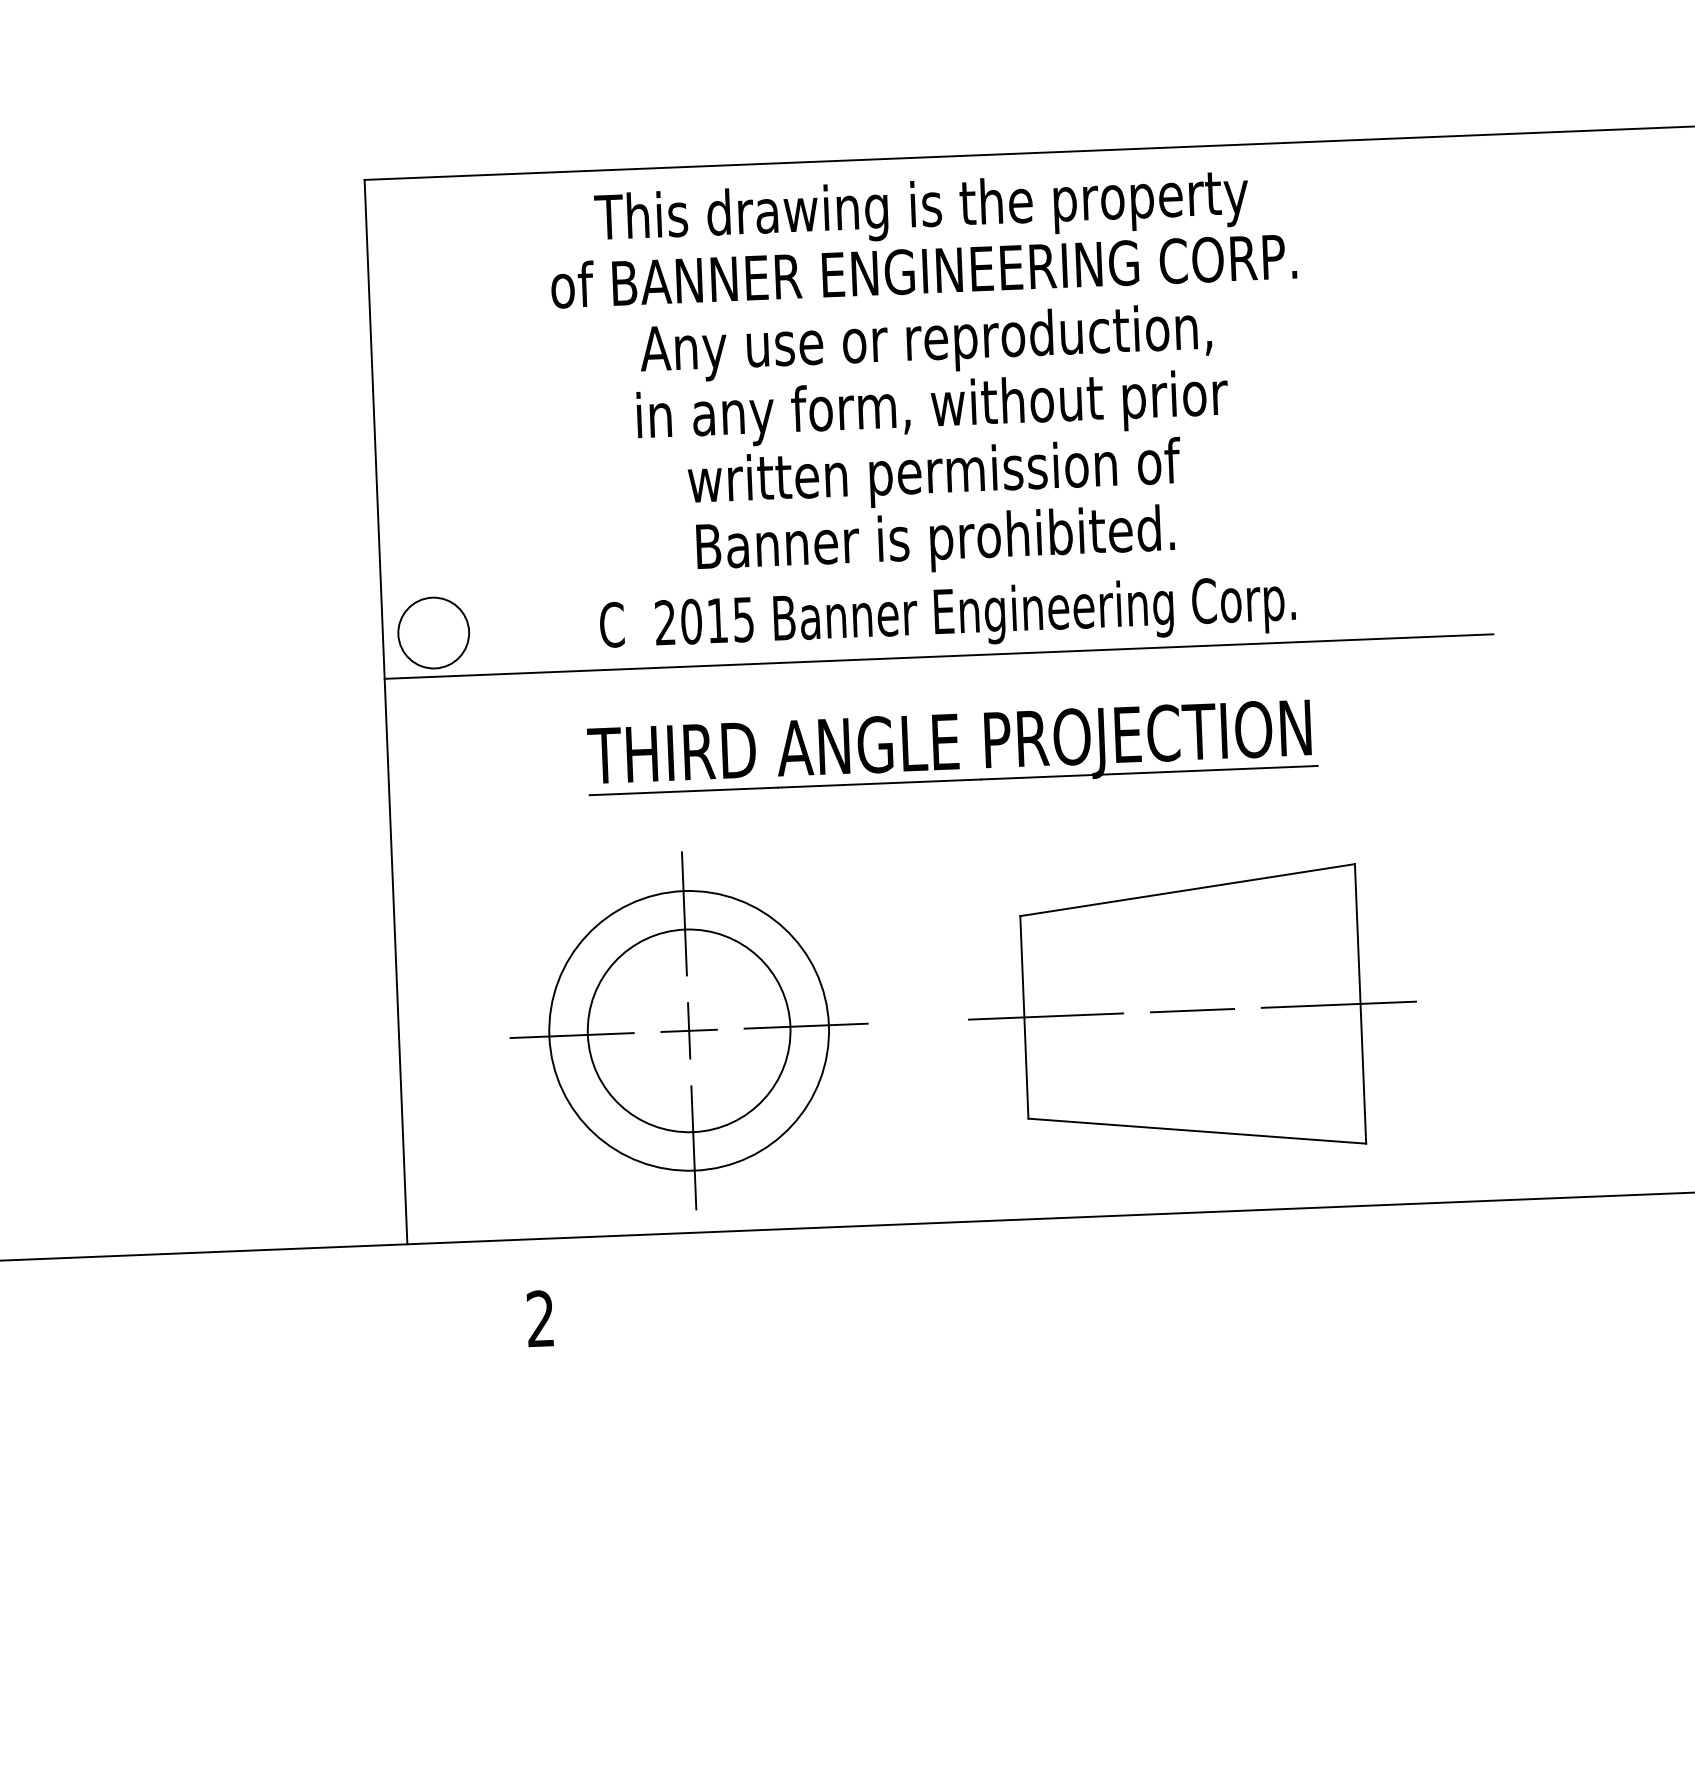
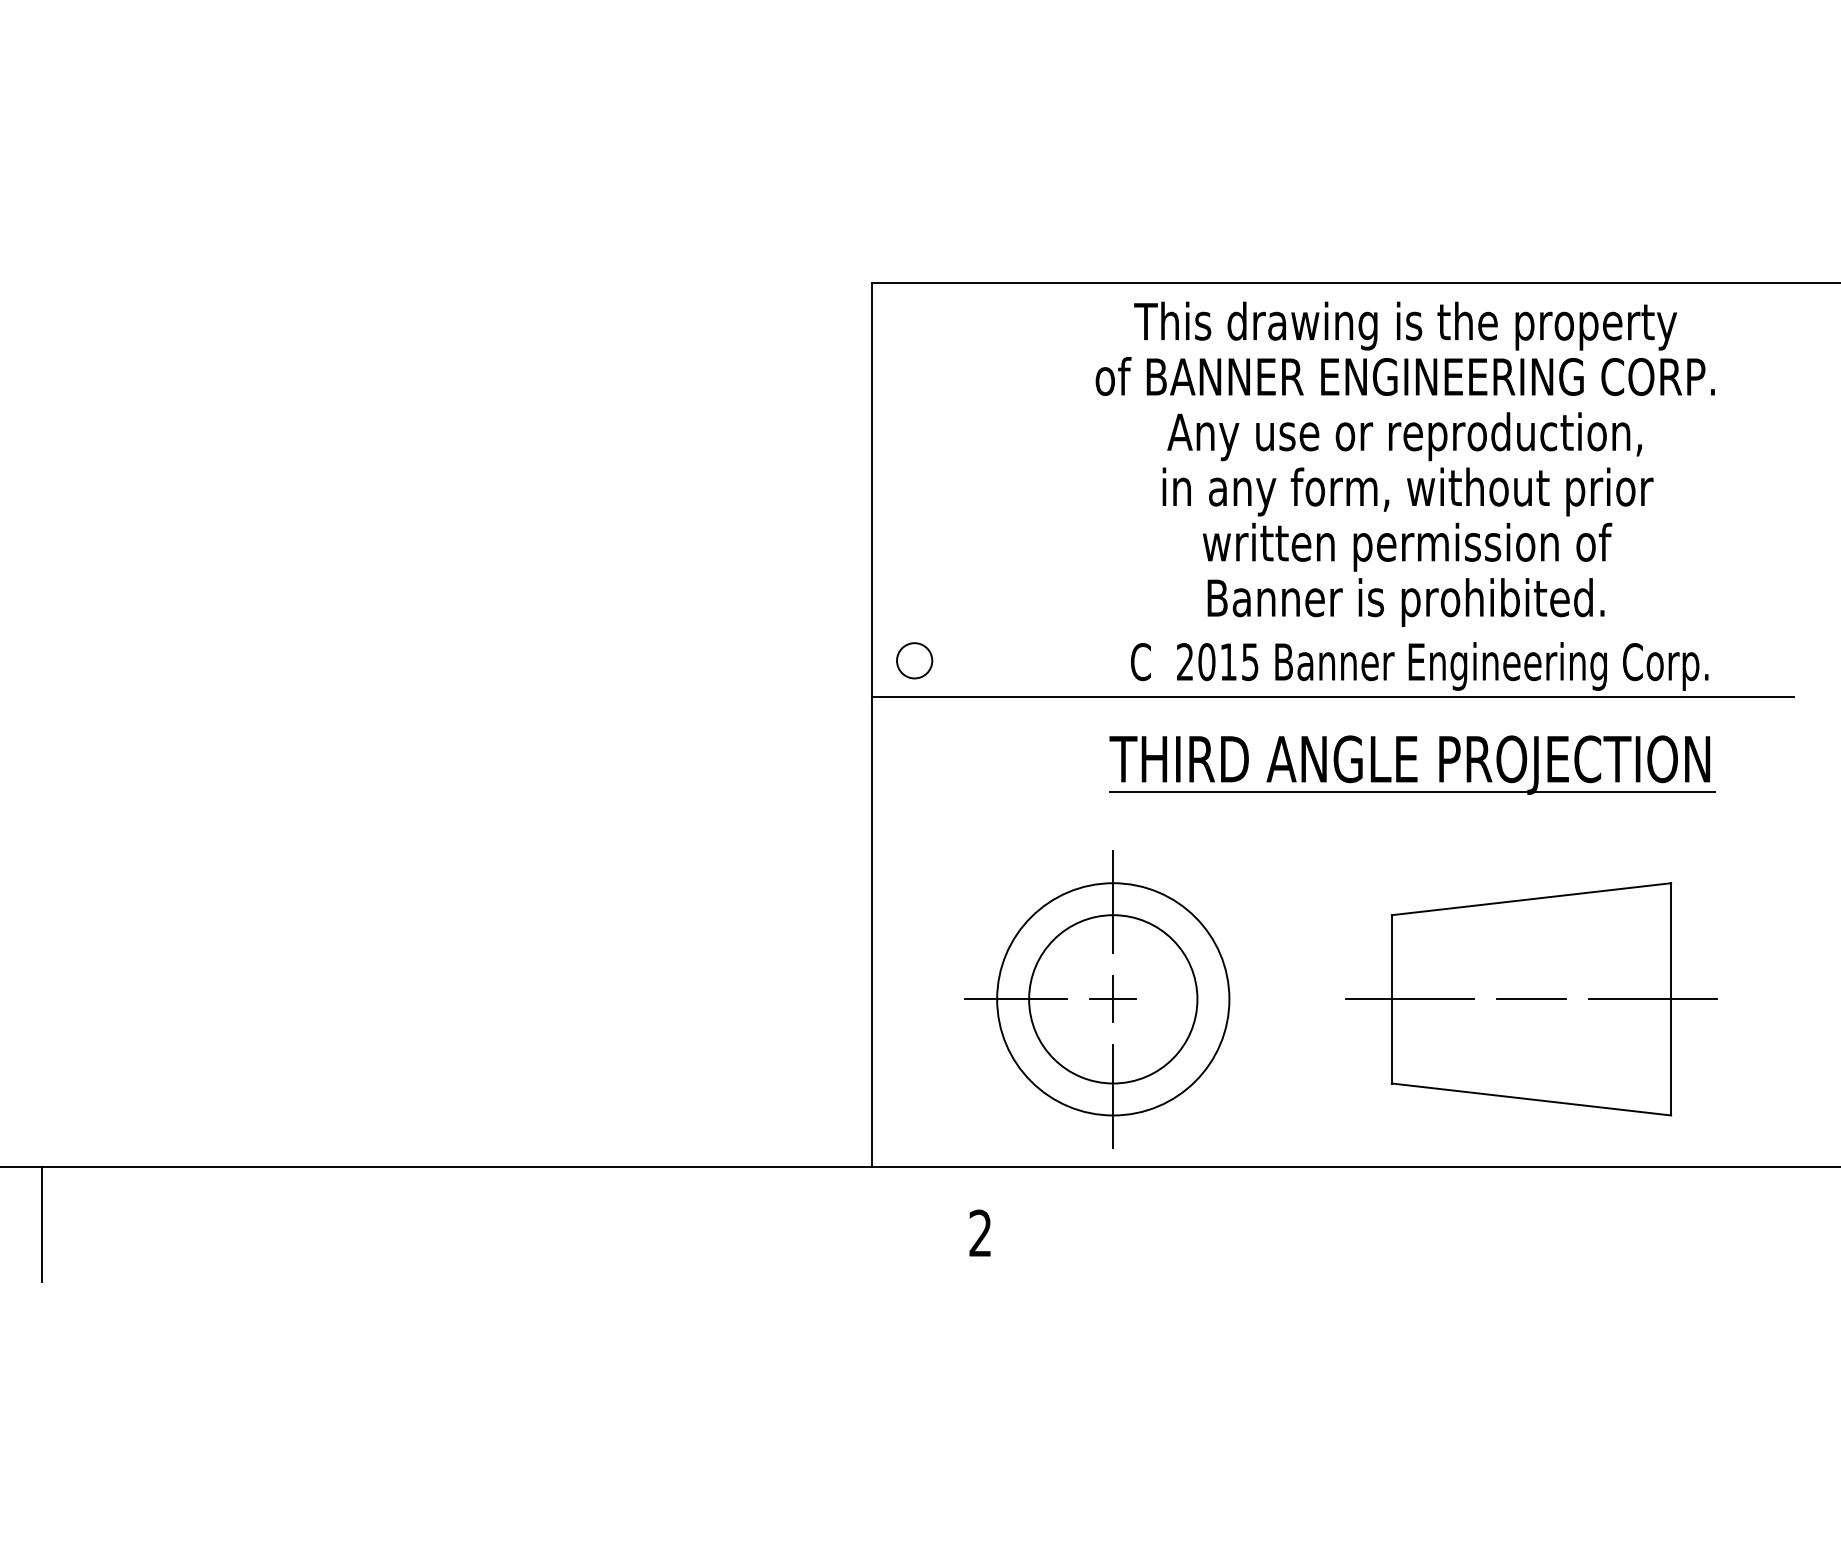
text: (927, 375) -> (1404, 463), moved
text: (947, 616) -> (1419, 666), moved
circle: (433, 632) -> (914, 660), size x0.6
part: (952, 748) -> (1412, 764), moved
line: (806, 1026) -> (1210, 999), removed

